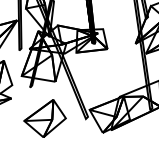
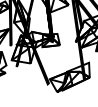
part: (44, 119) -> (24, 84), removed

